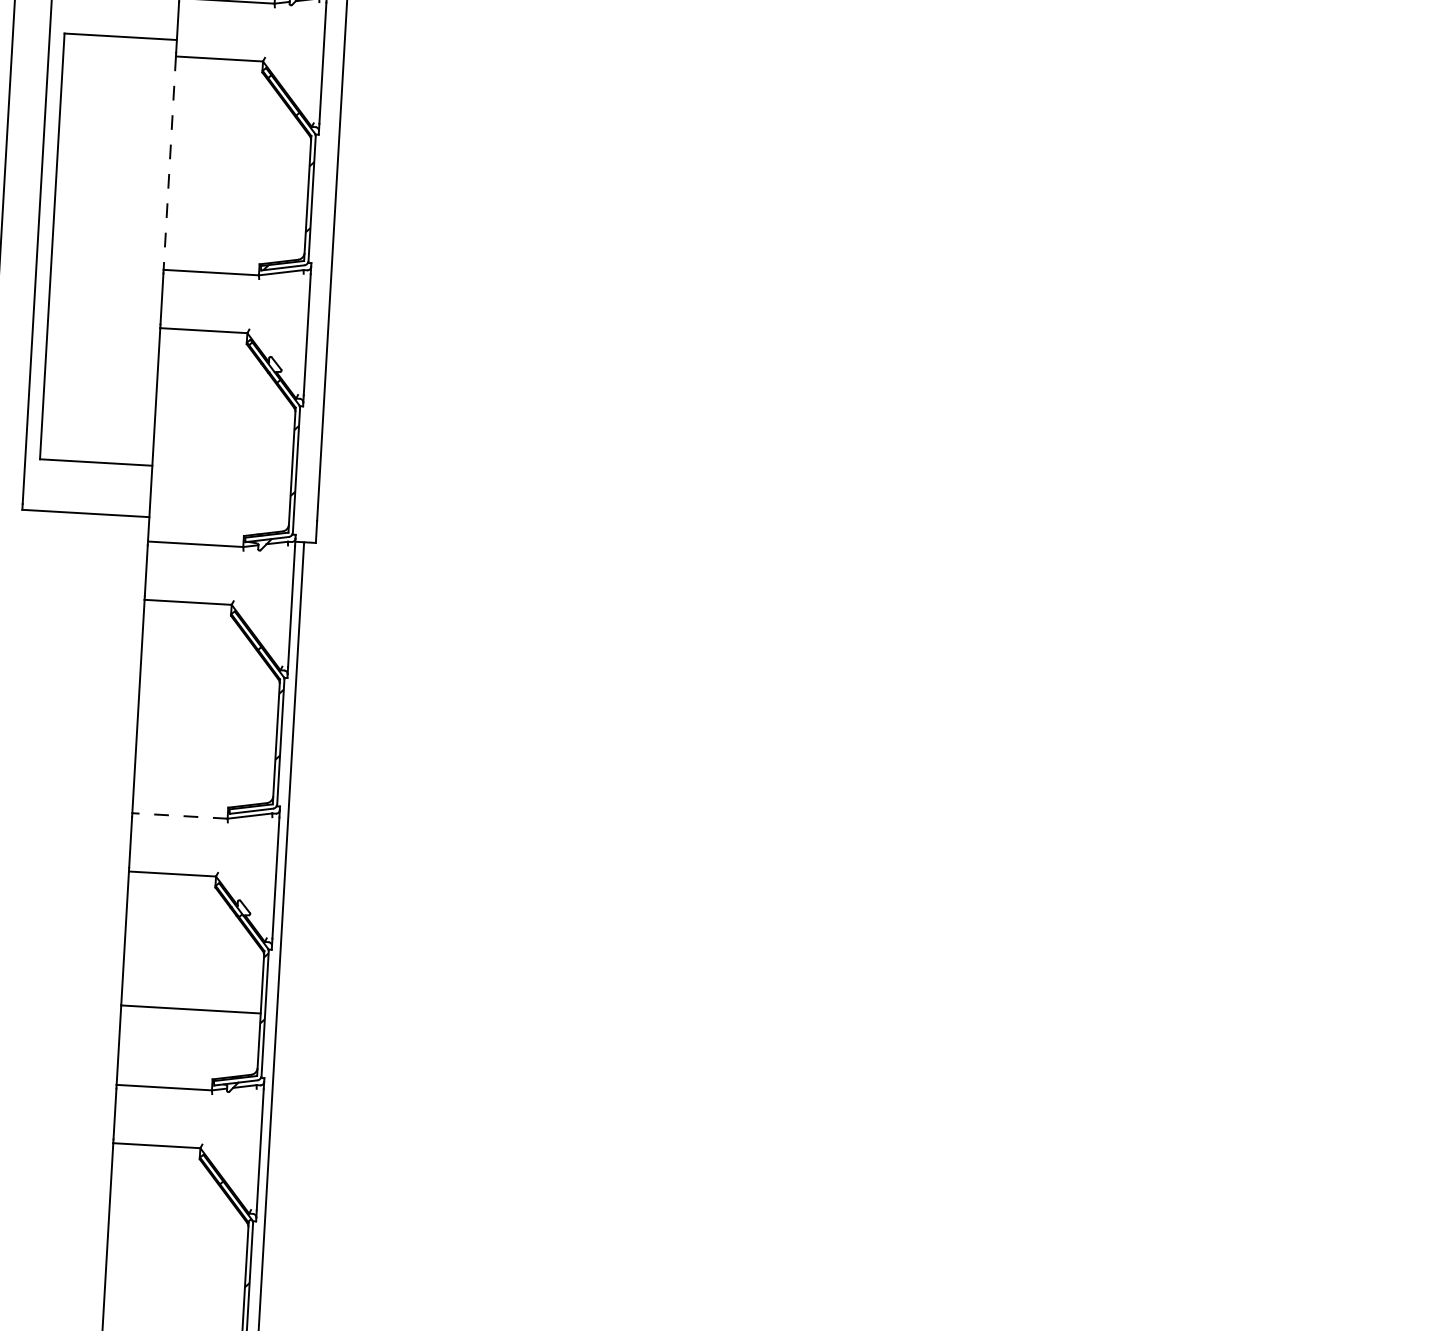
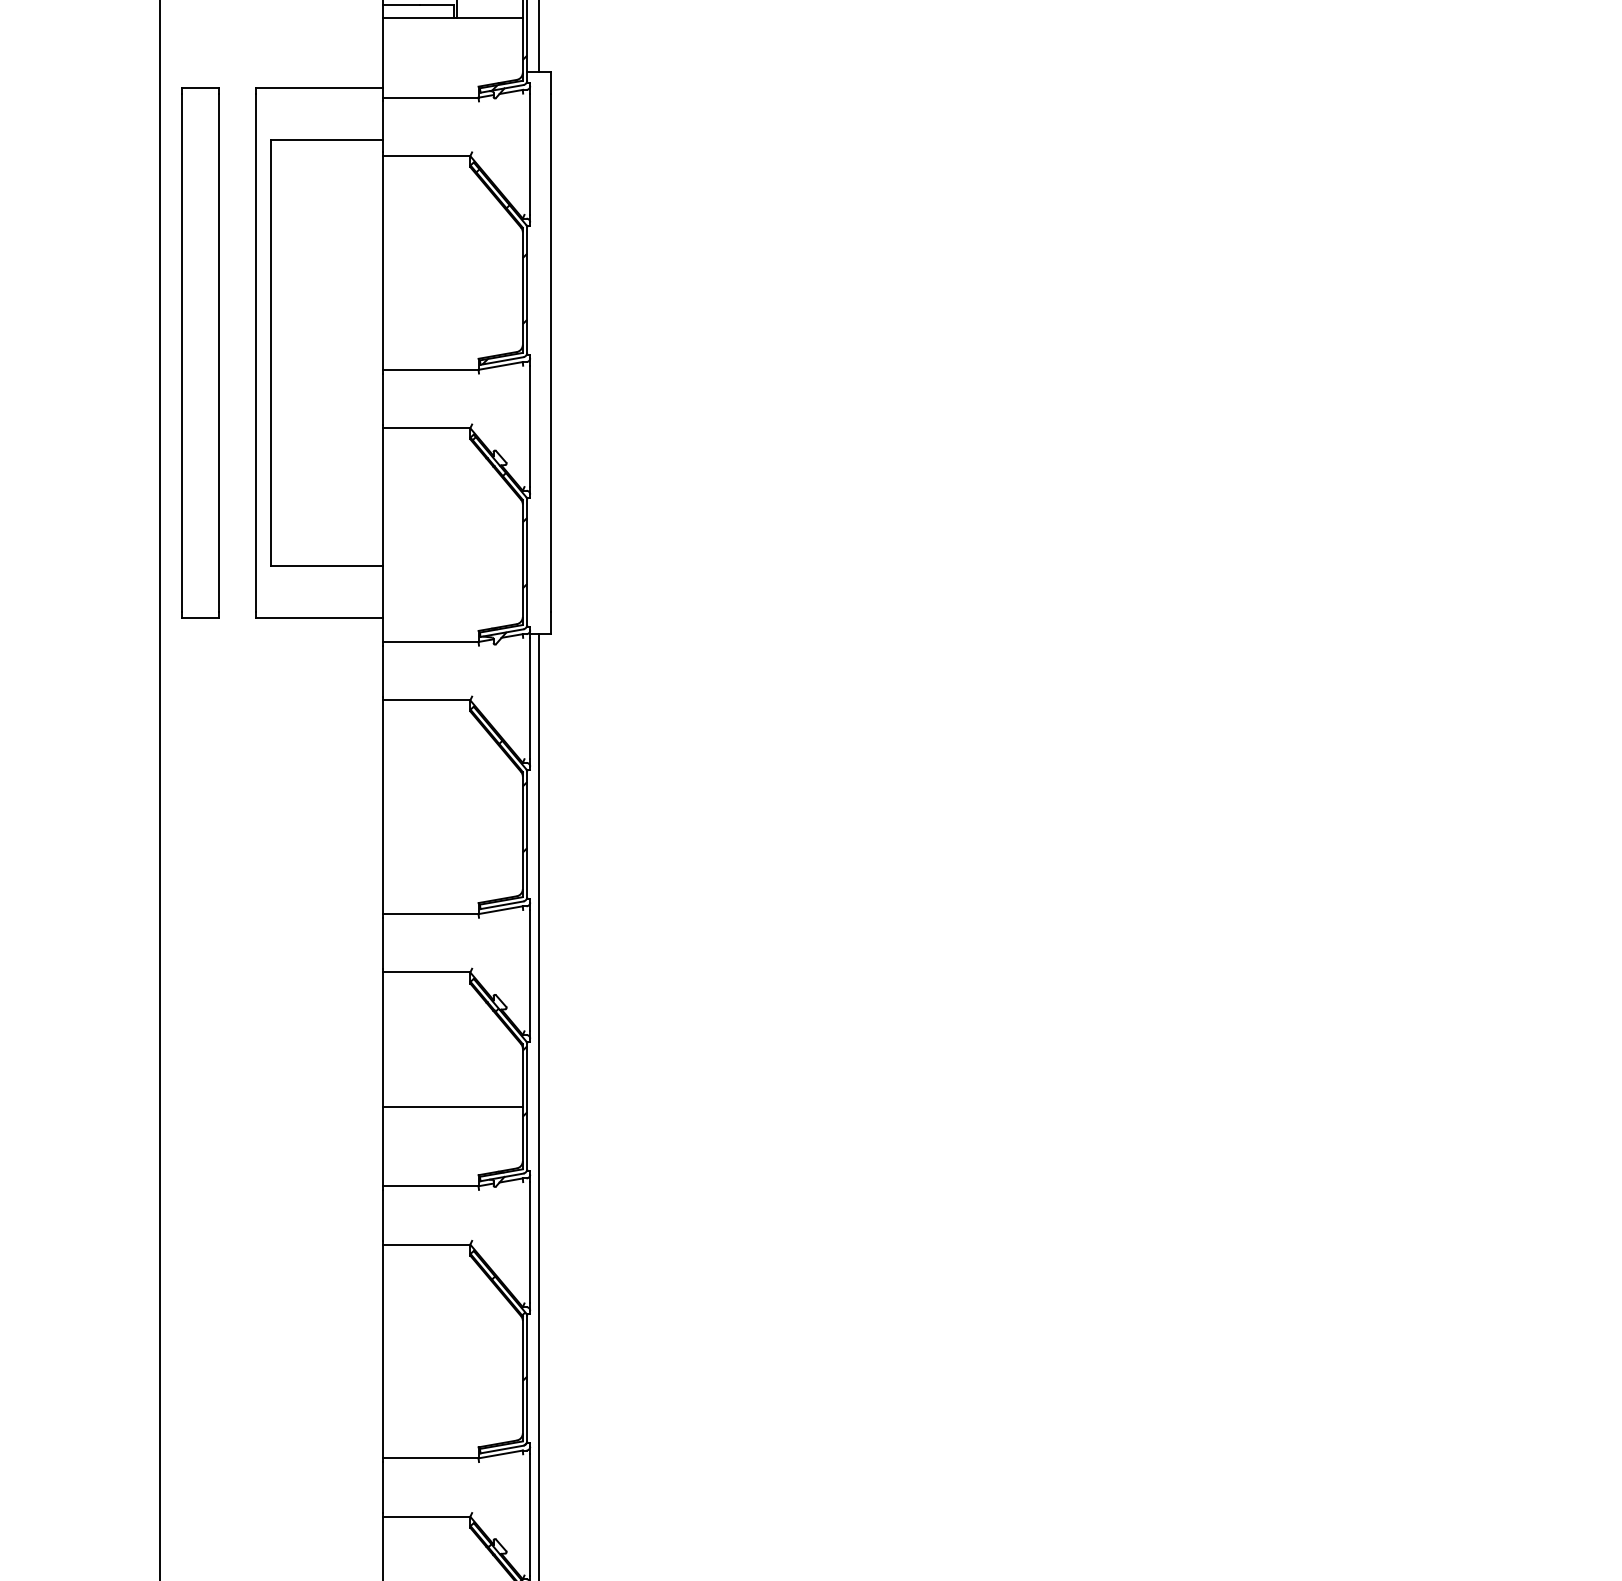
line: (170, 162) -> (383, 262), dashed -> solid
line: (179, 816) -> (430, 914), dashed -> solid

